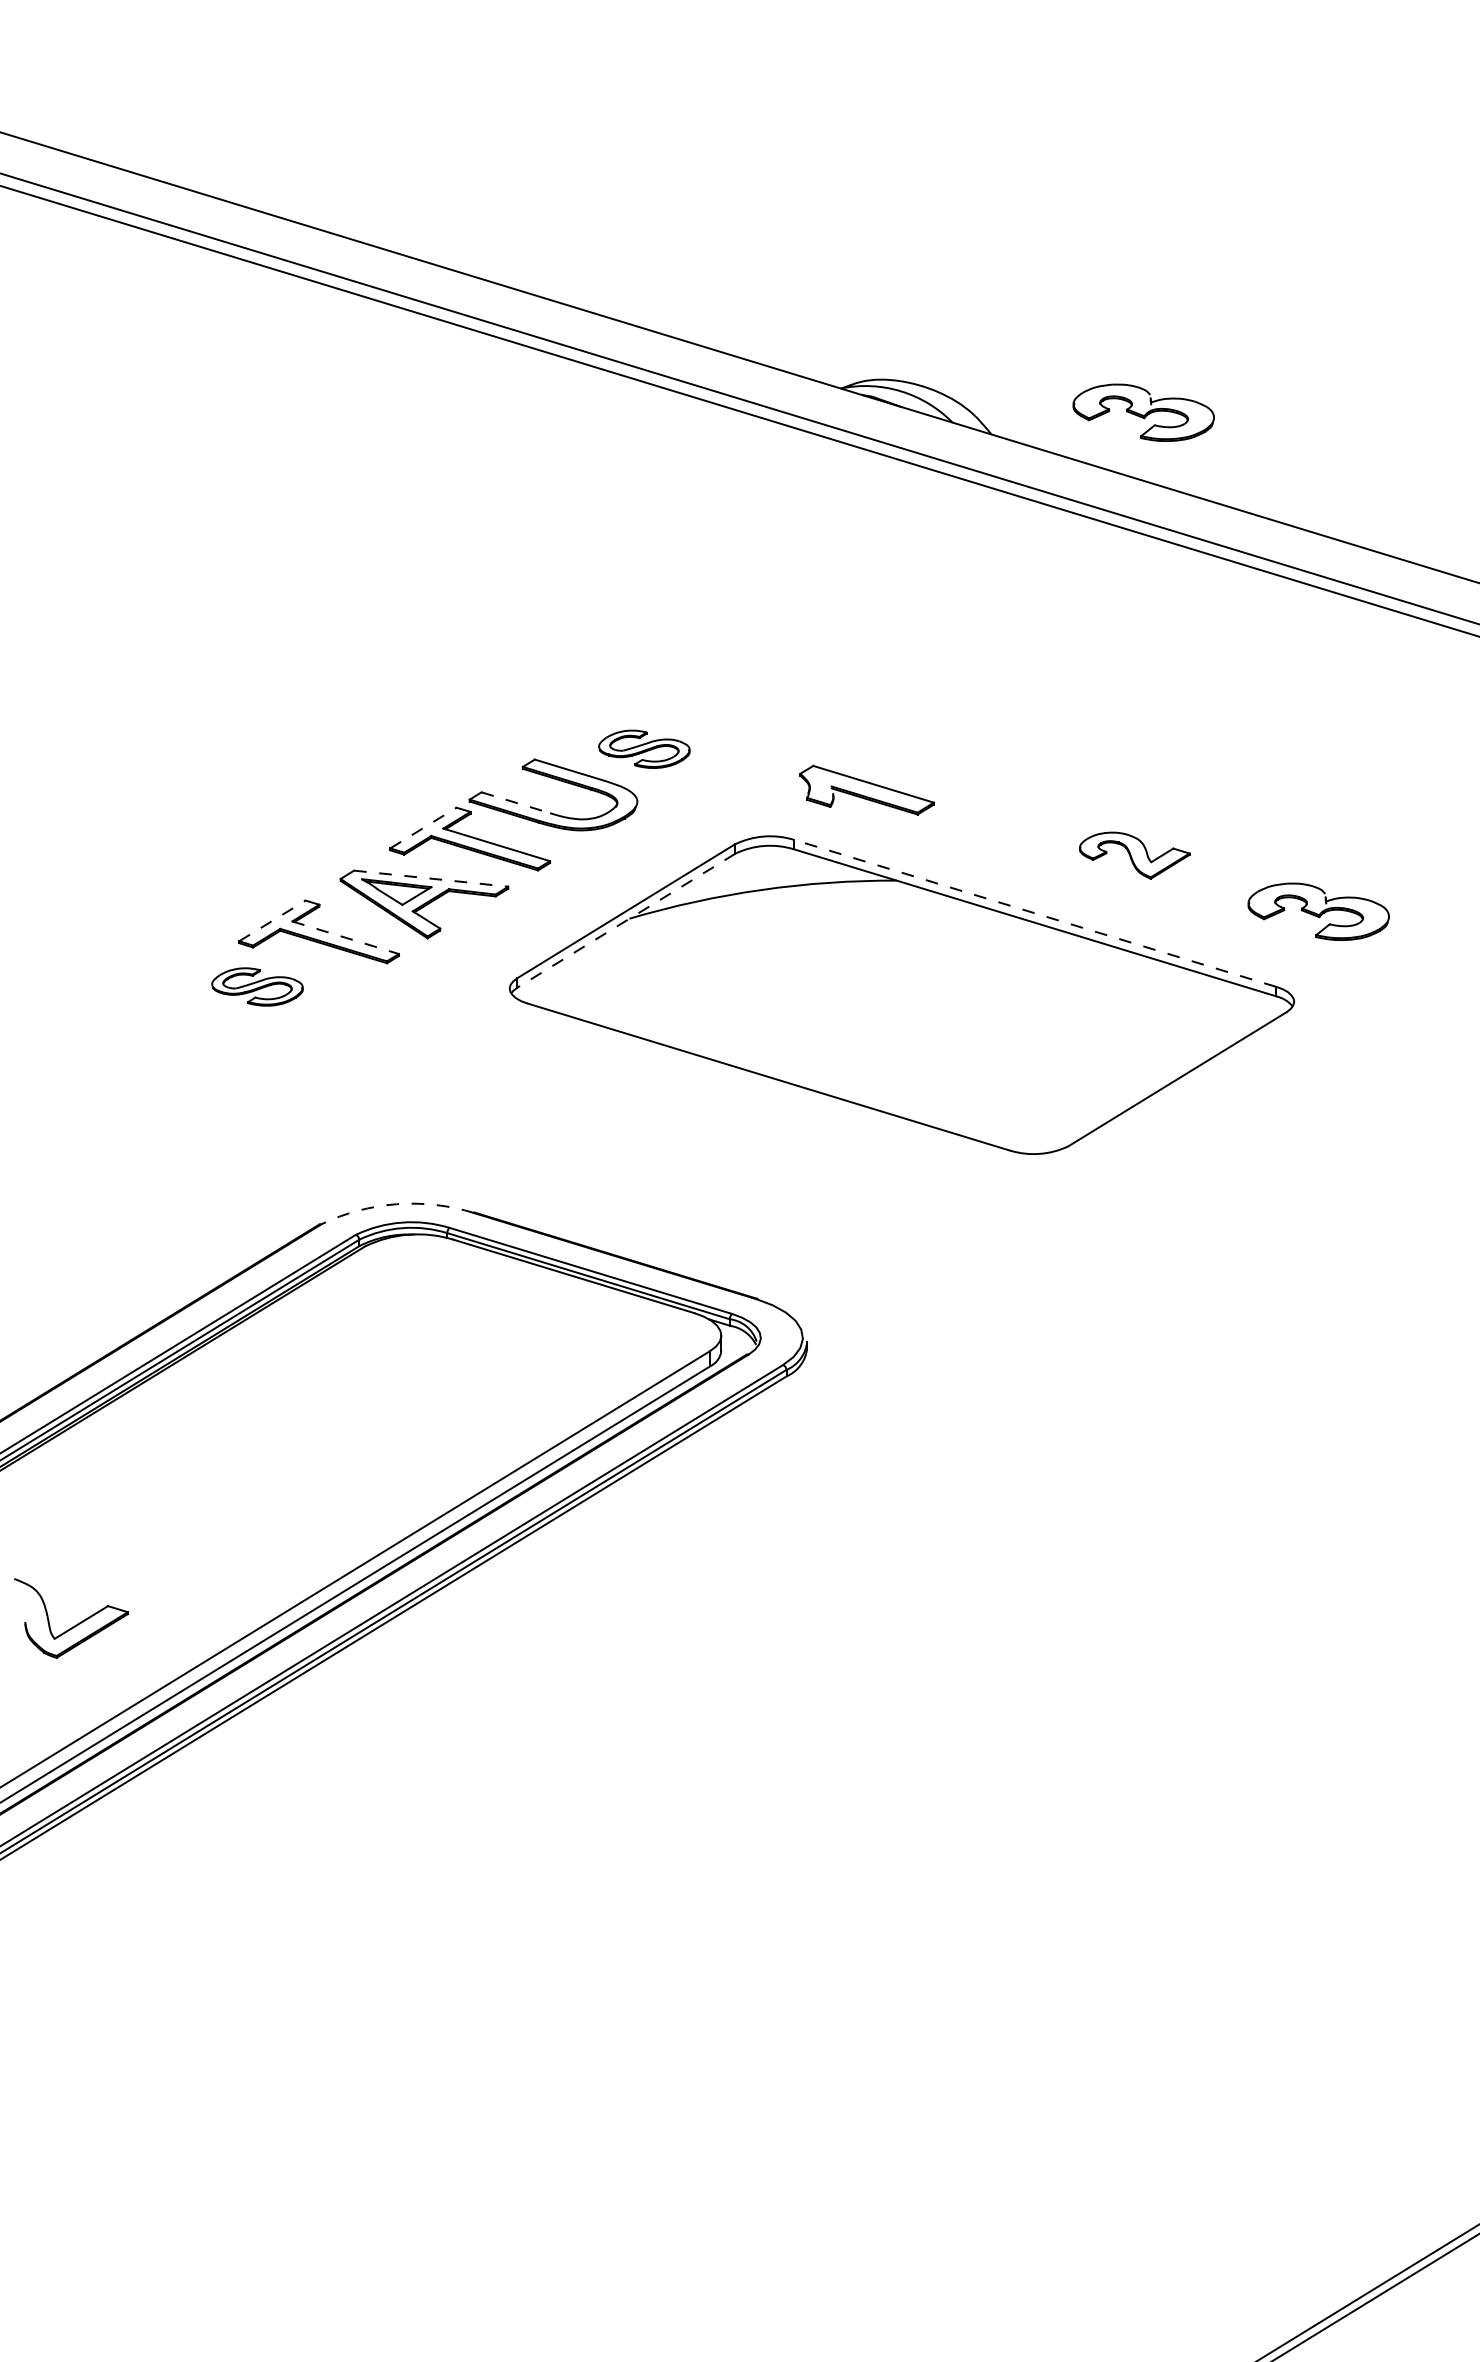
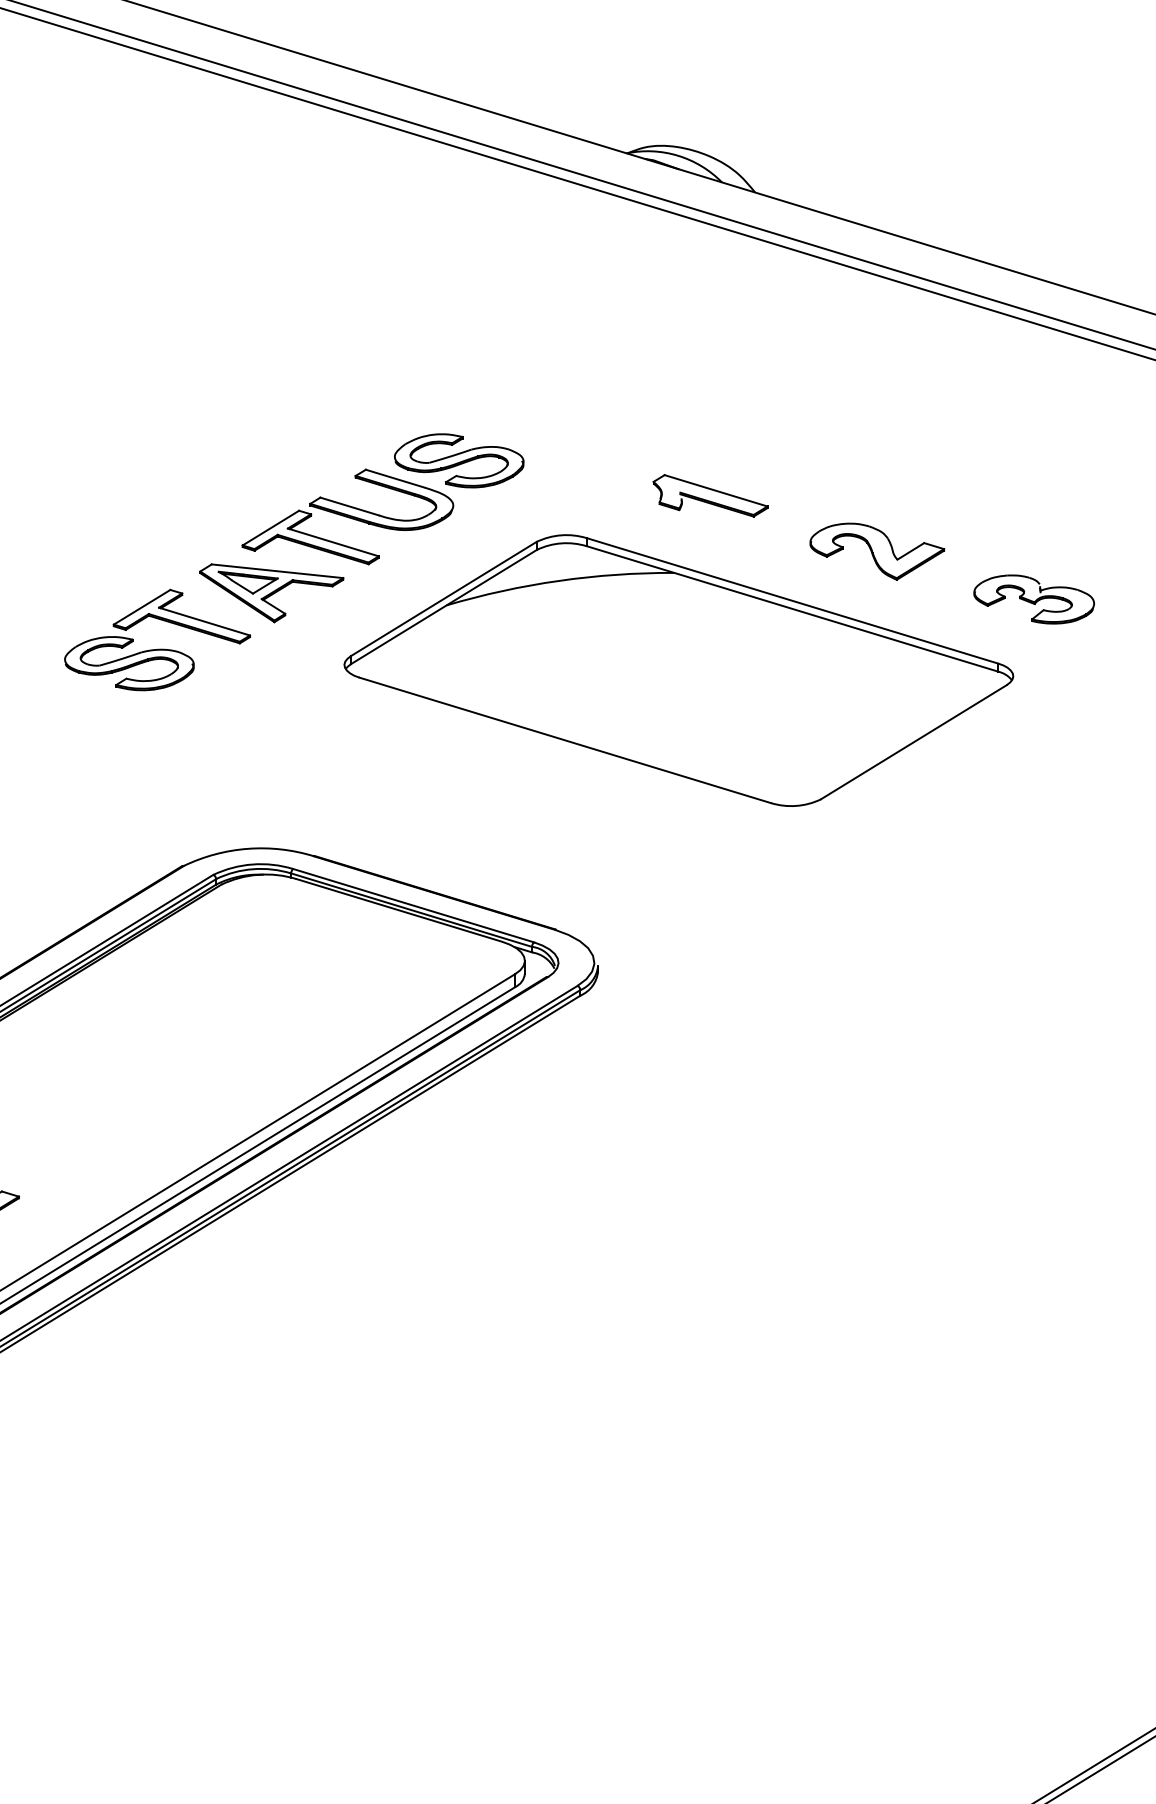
part: (1143, 412) -> (884, 173), removed
part: (644, 749) -> (459, 461), size x1.67
part: (866, 789) -> (710, 495), moved
line: (515, 802) -> (349, 506), dashed -> solid
line: (423, 828) -> (270, 528), dashed -> solid
part: (1134, 855) -> (877, 551), size x1.43
line: (431, 878) -> (277, 571), dashed -> solid
line: (1034, 913) -> (791, 600), dashed -> solid
line: (272, 920) -> (142, 606), dashed -> solid
line: (626, 920) -> (444, 606), dashed -> solid
line: (345, 937) -> (204, 621), dashed -> solid
part: (257, 986) -> (129, 663), size x1.67
arc: (396, 1204) -> (247, 849), dashed -> solid

